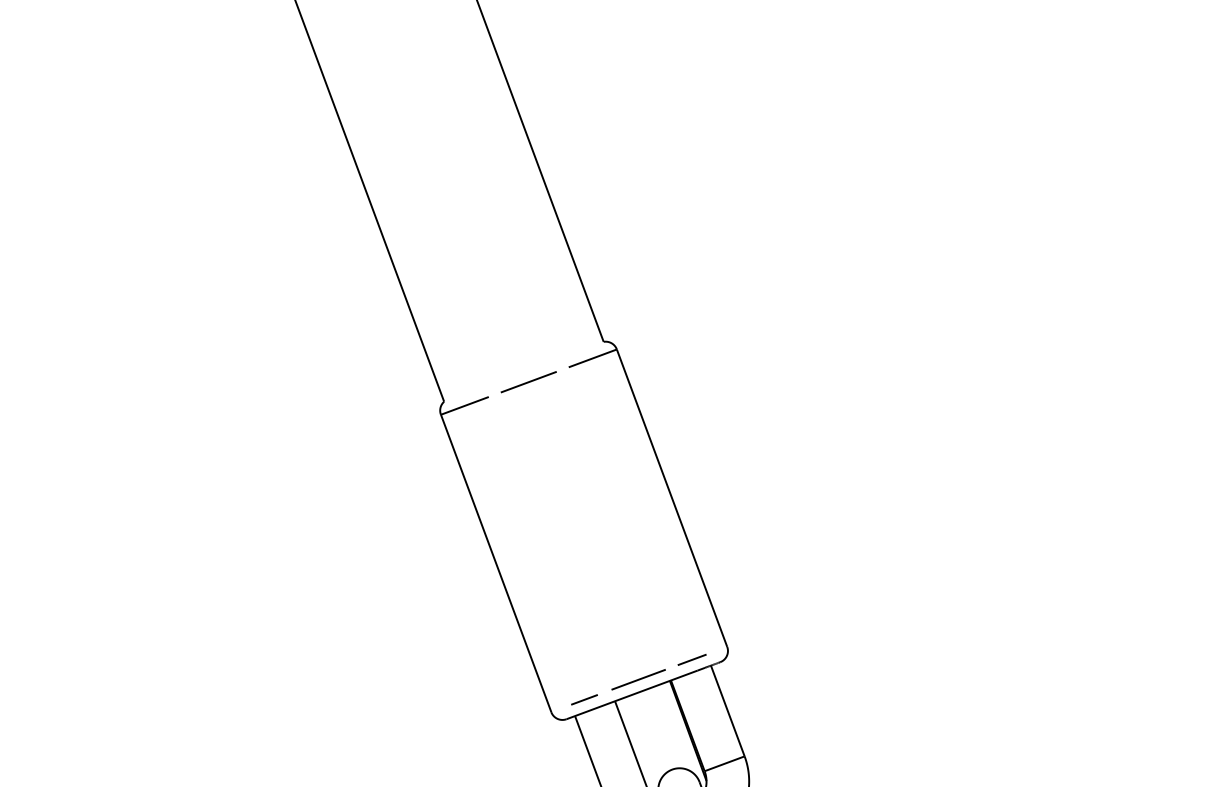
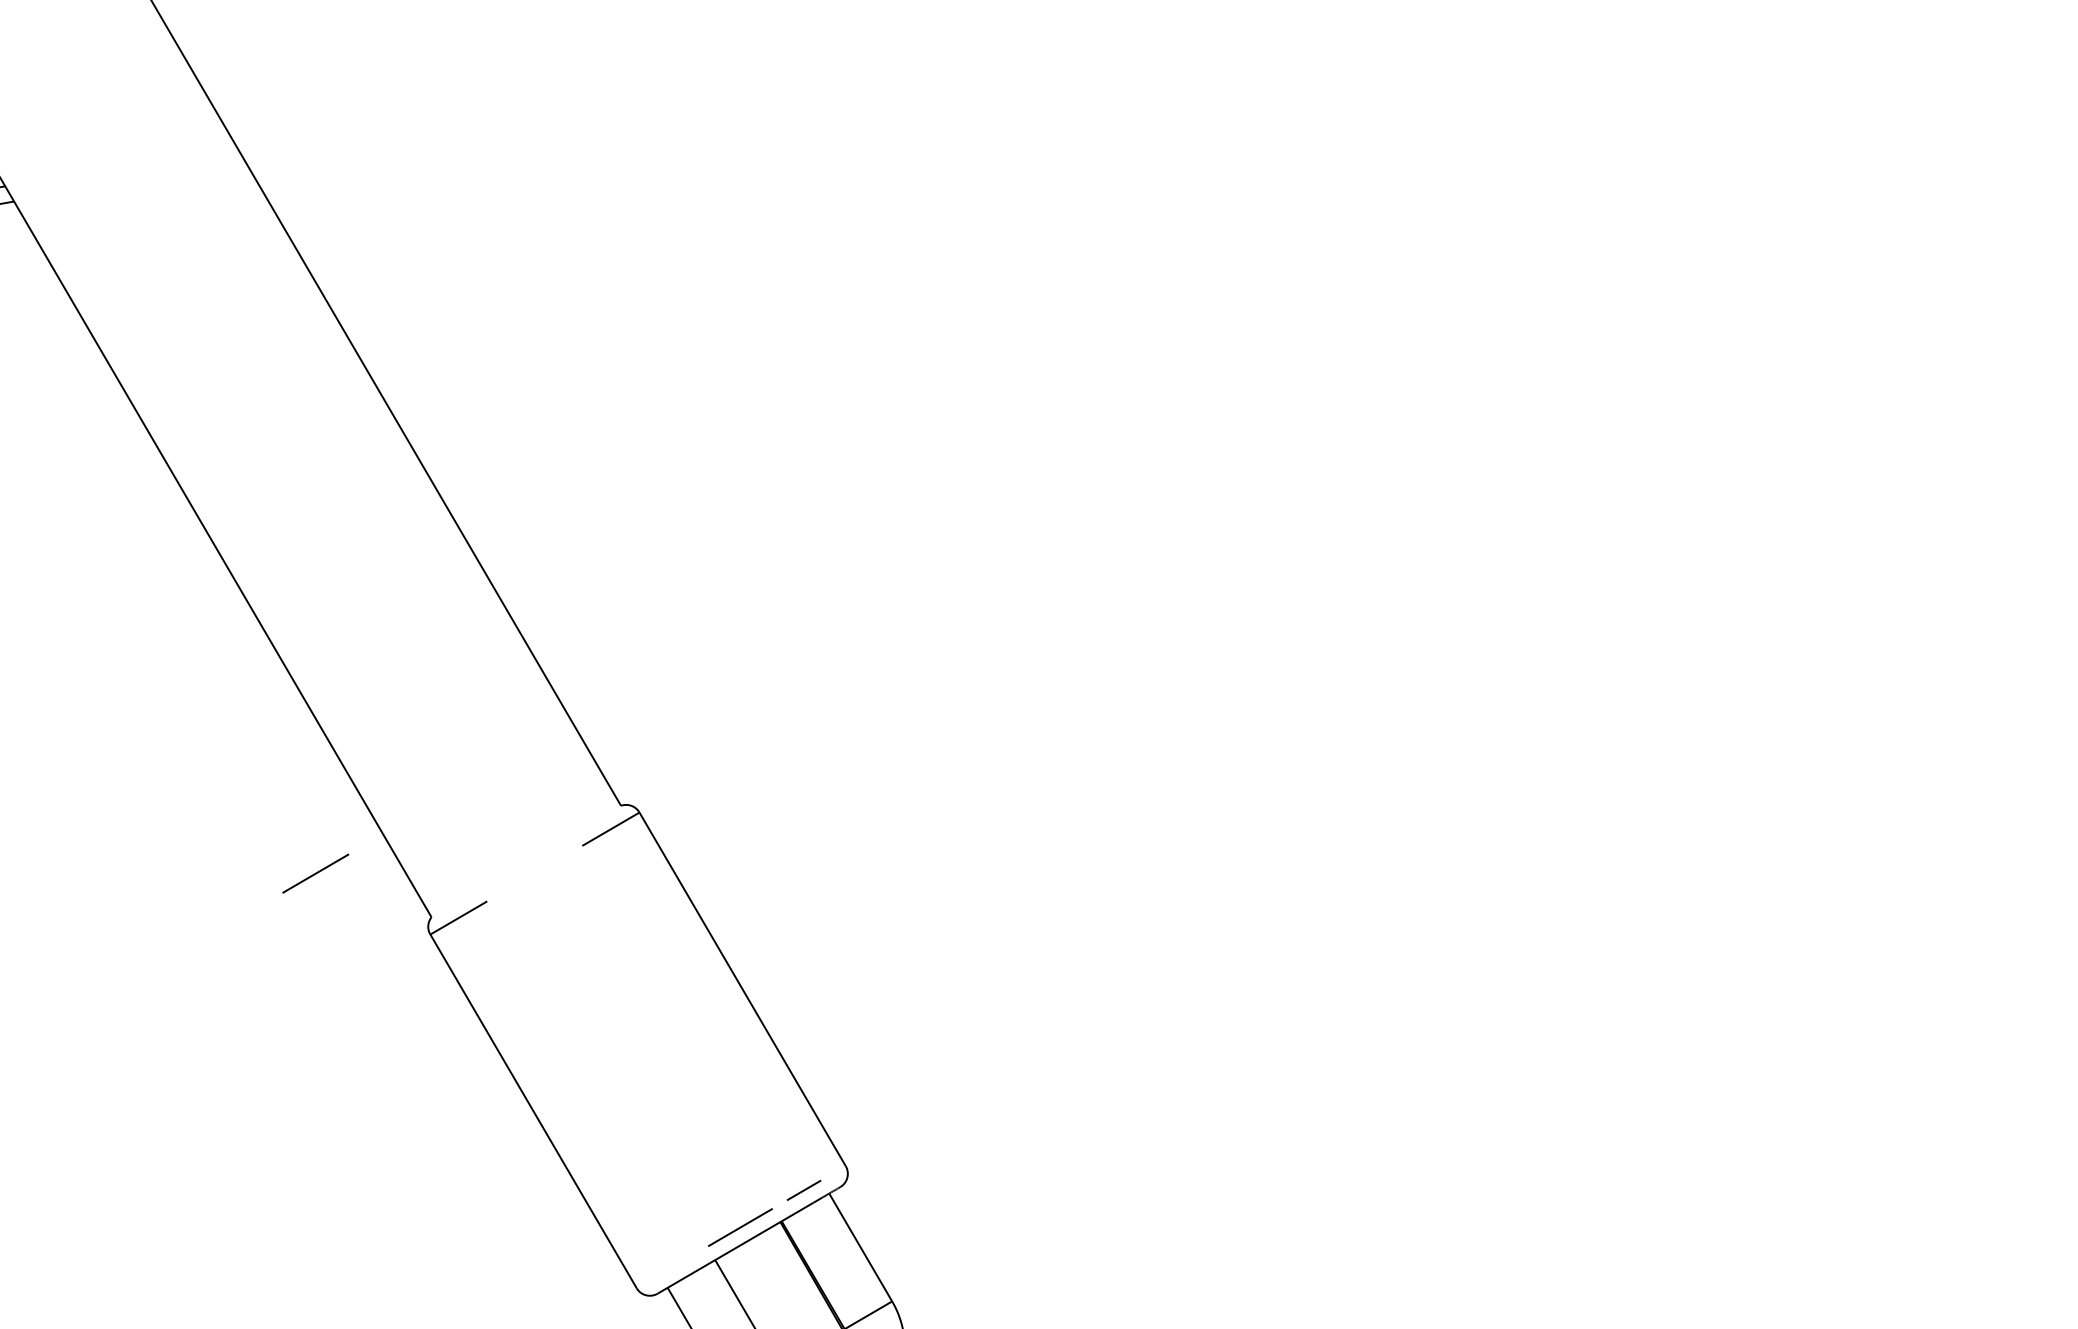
line: (528, 382) -> (315, 873), moved
line: (584, 699) -> (676, 1264), removed

